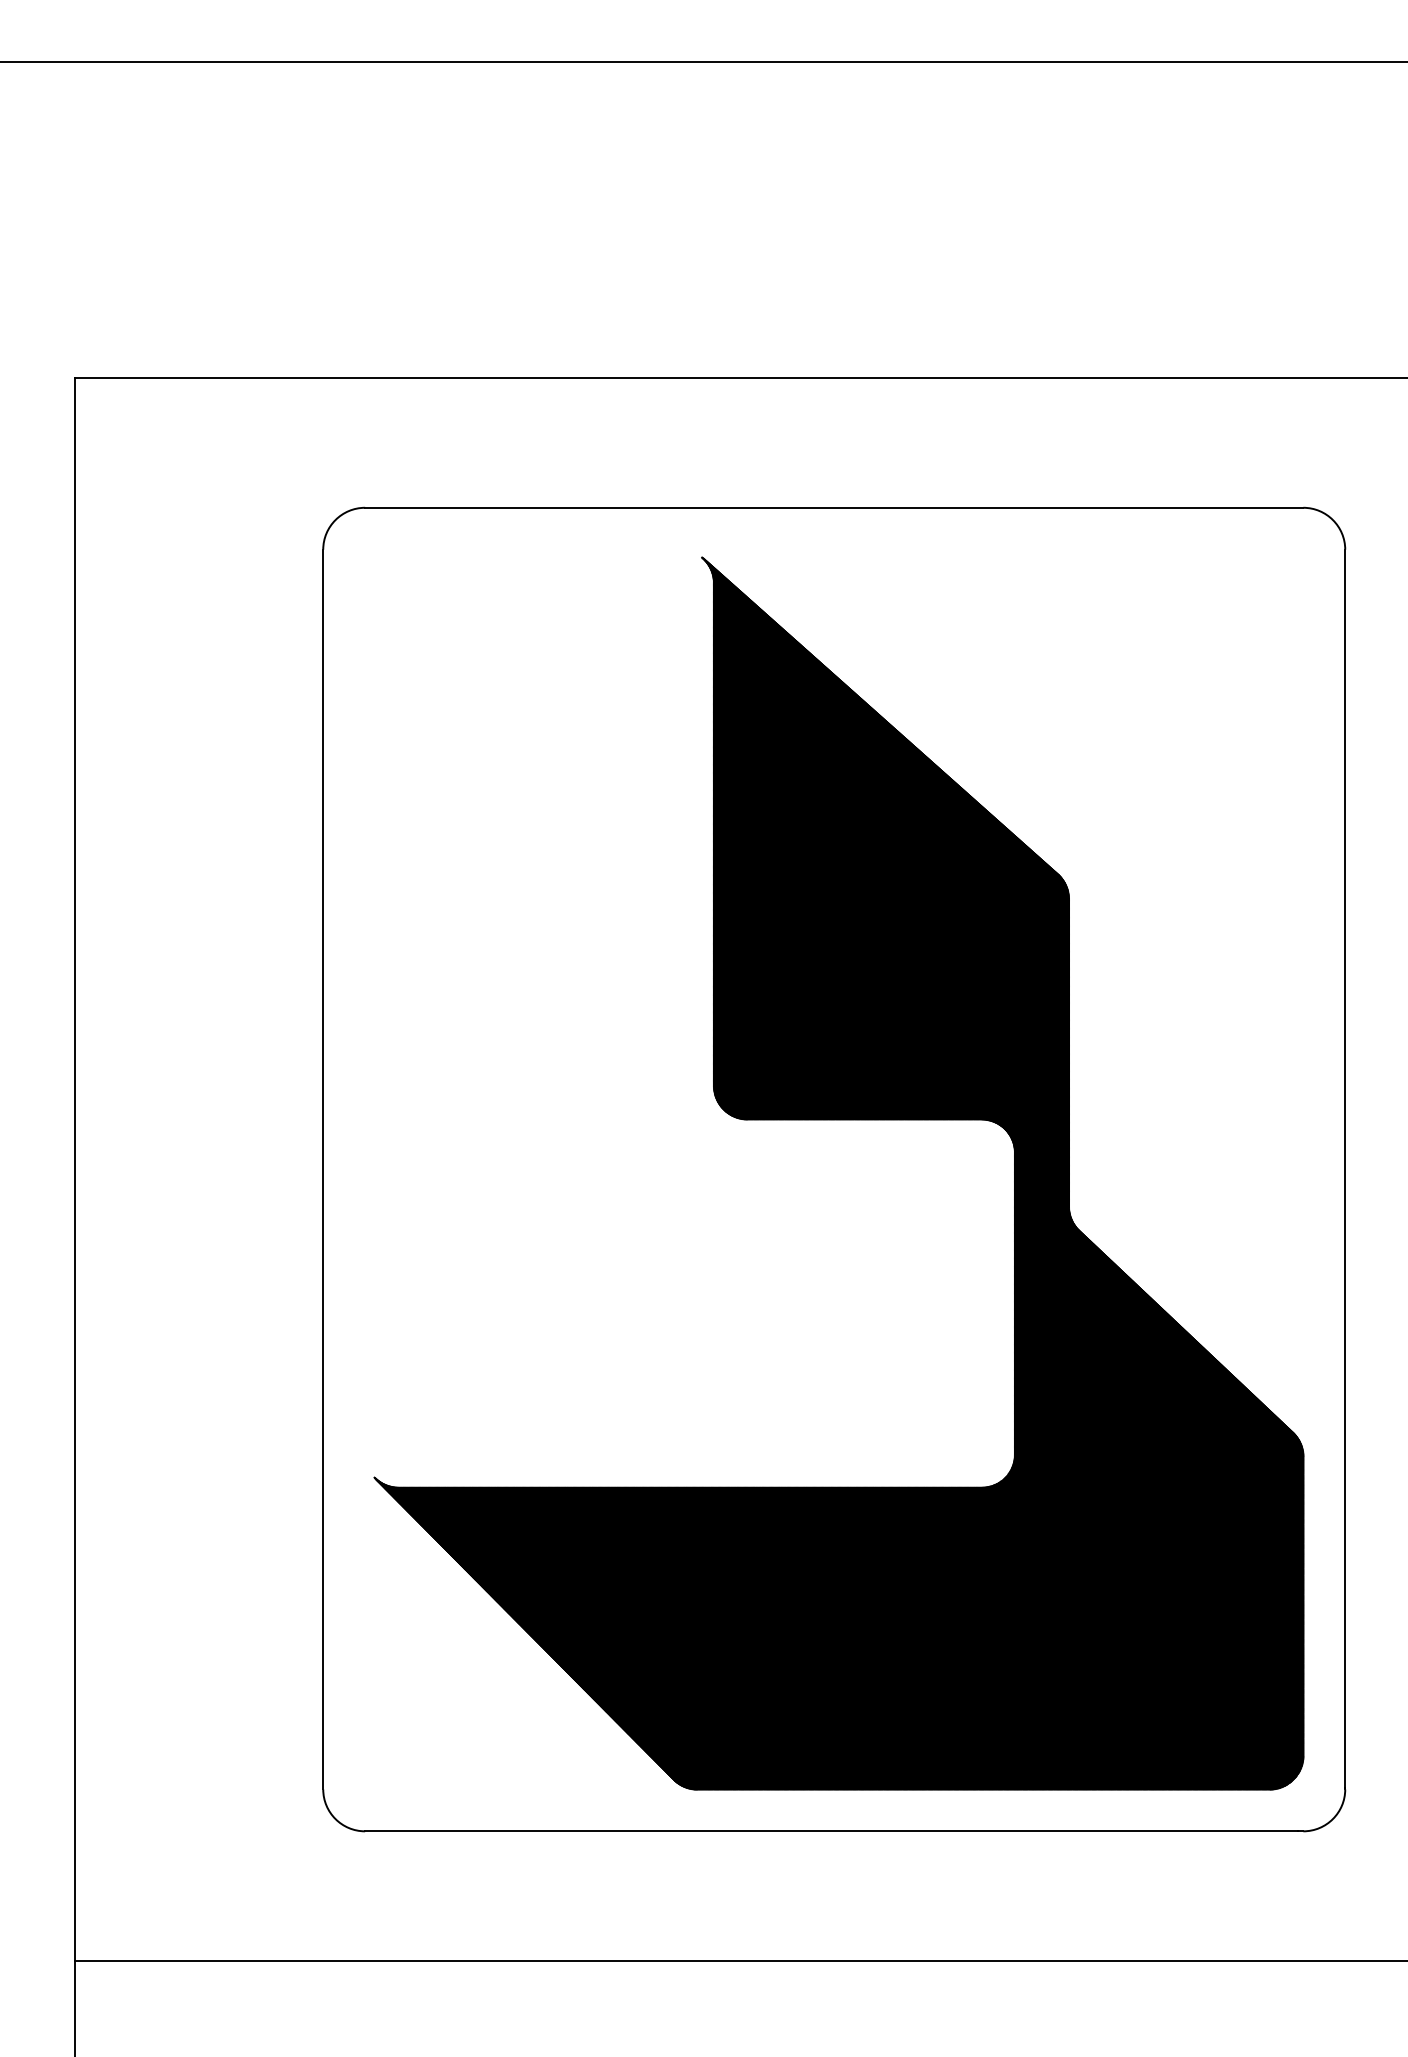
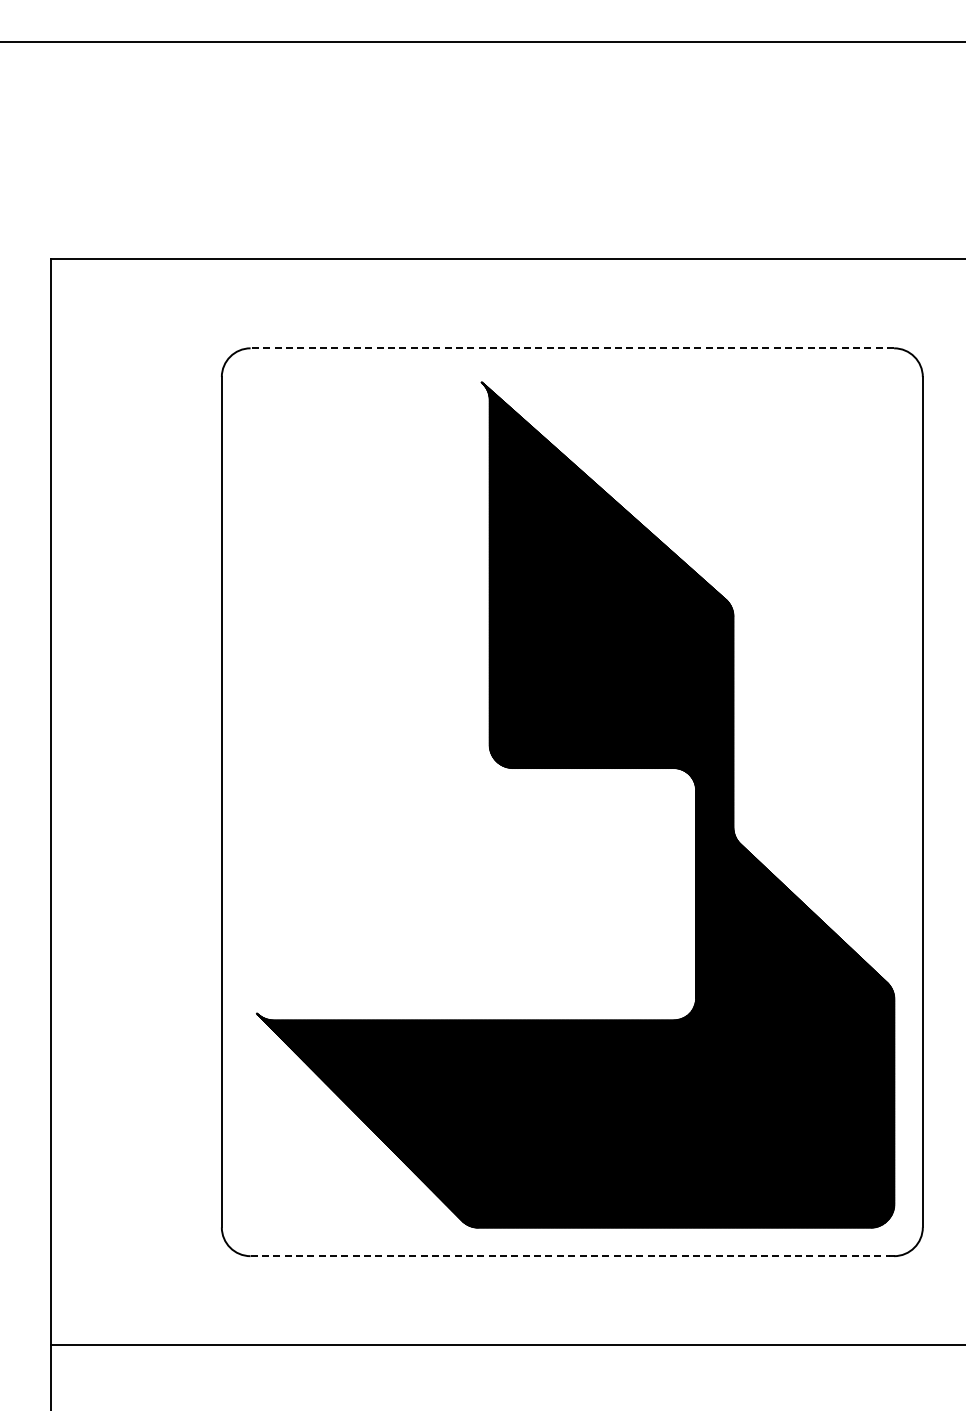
line: (834, 508) -> (572, 348), solid -> dashed
line: (831, 1831) -> (570, 1256), solid -> dashed

